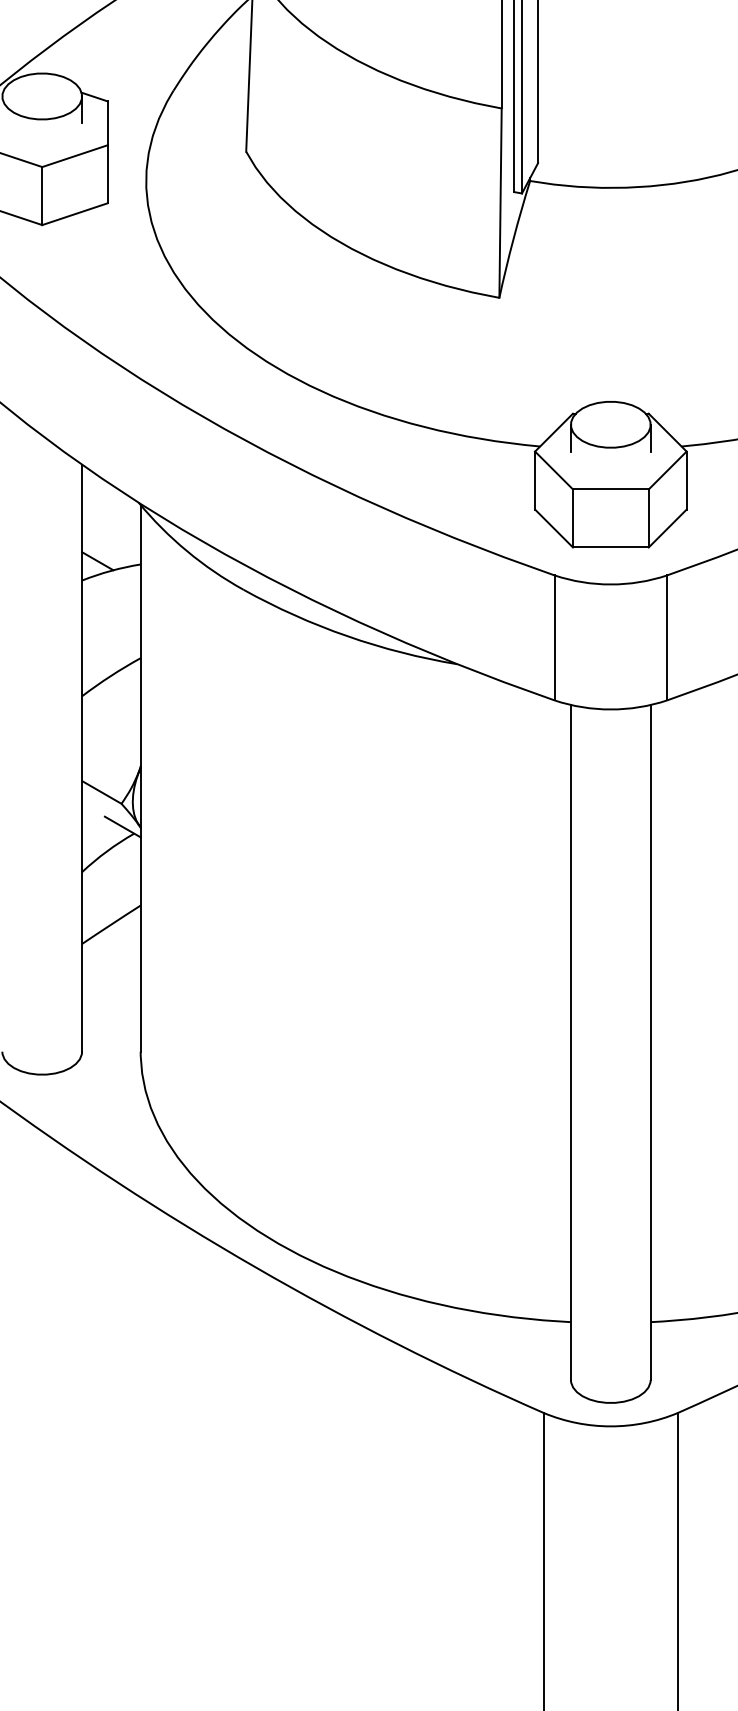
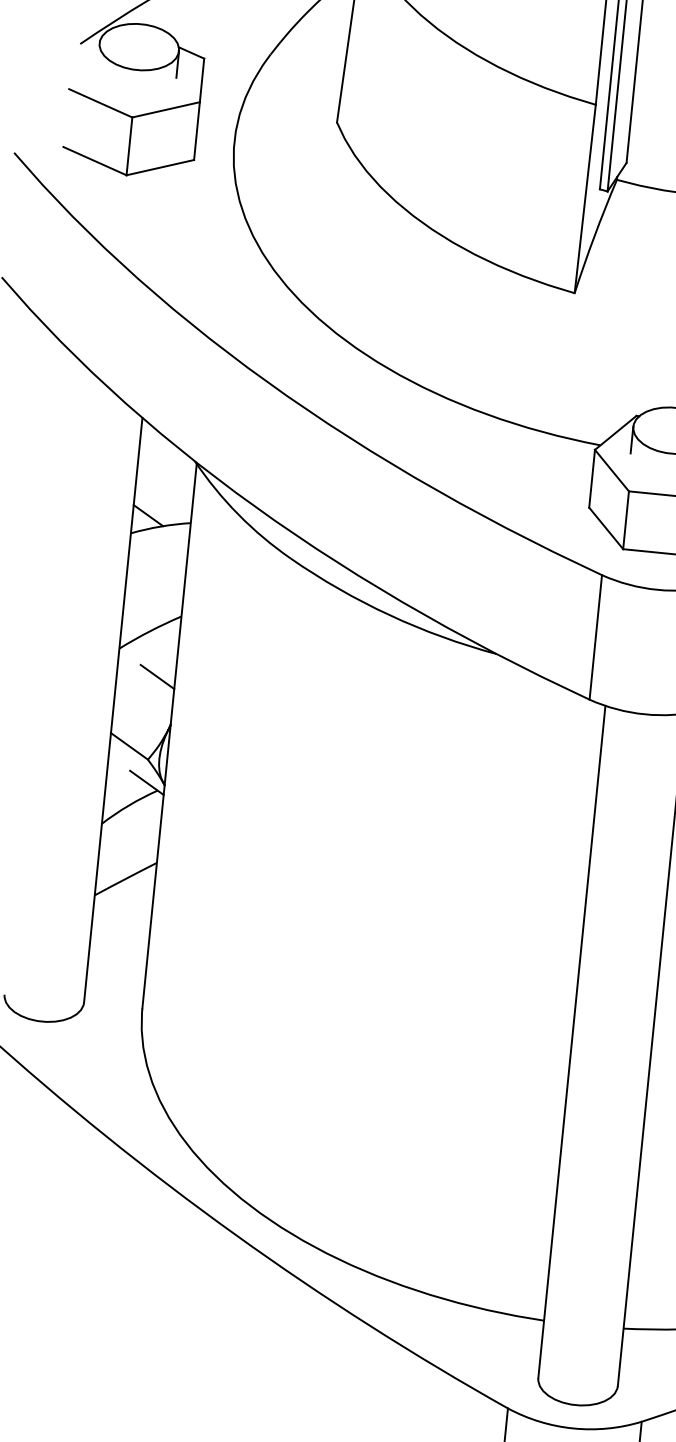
line: (122, 720) -> (157, 676), added

